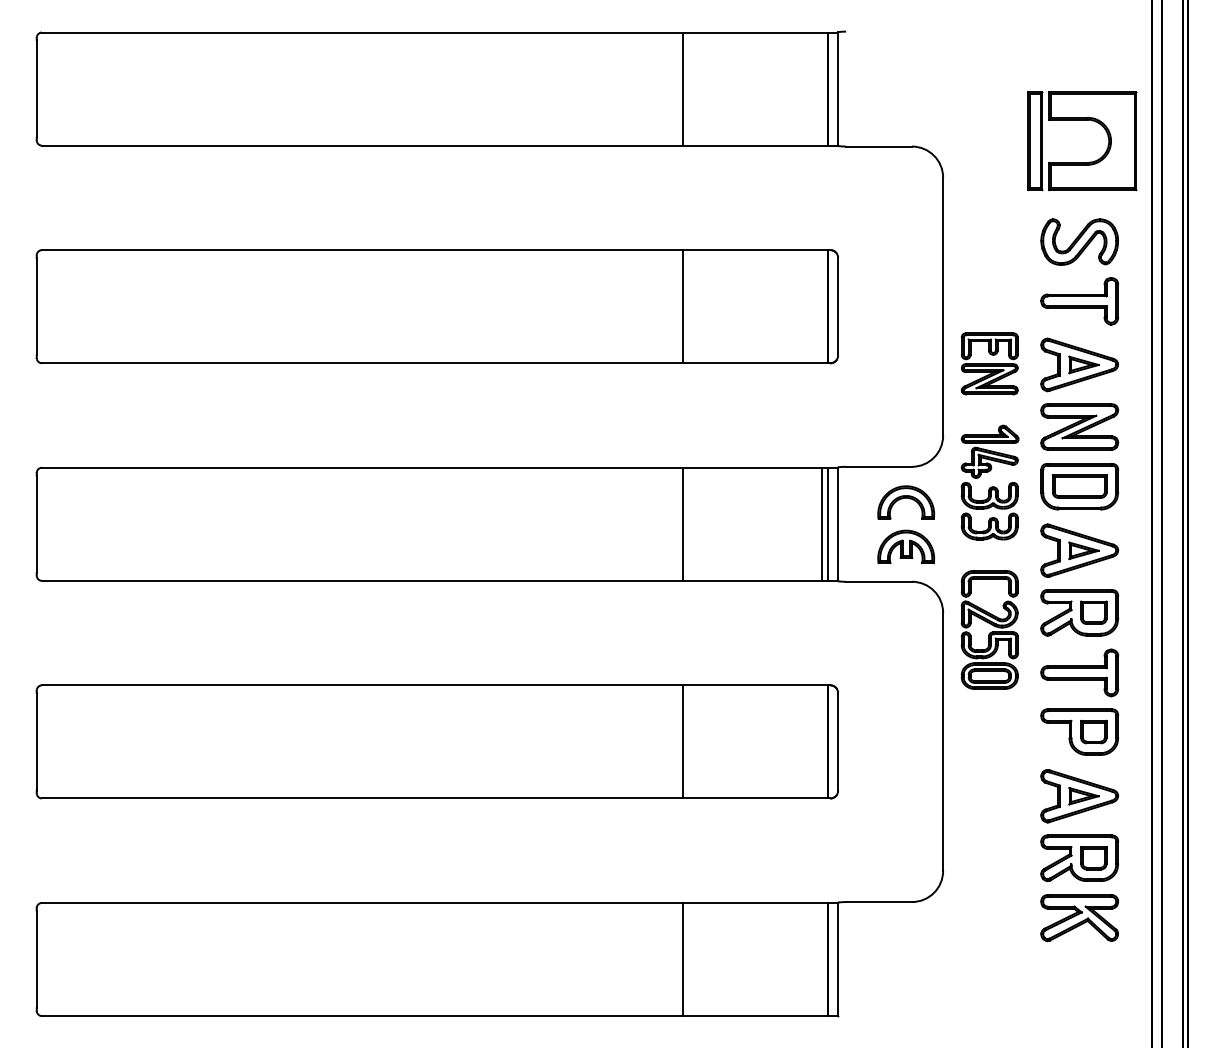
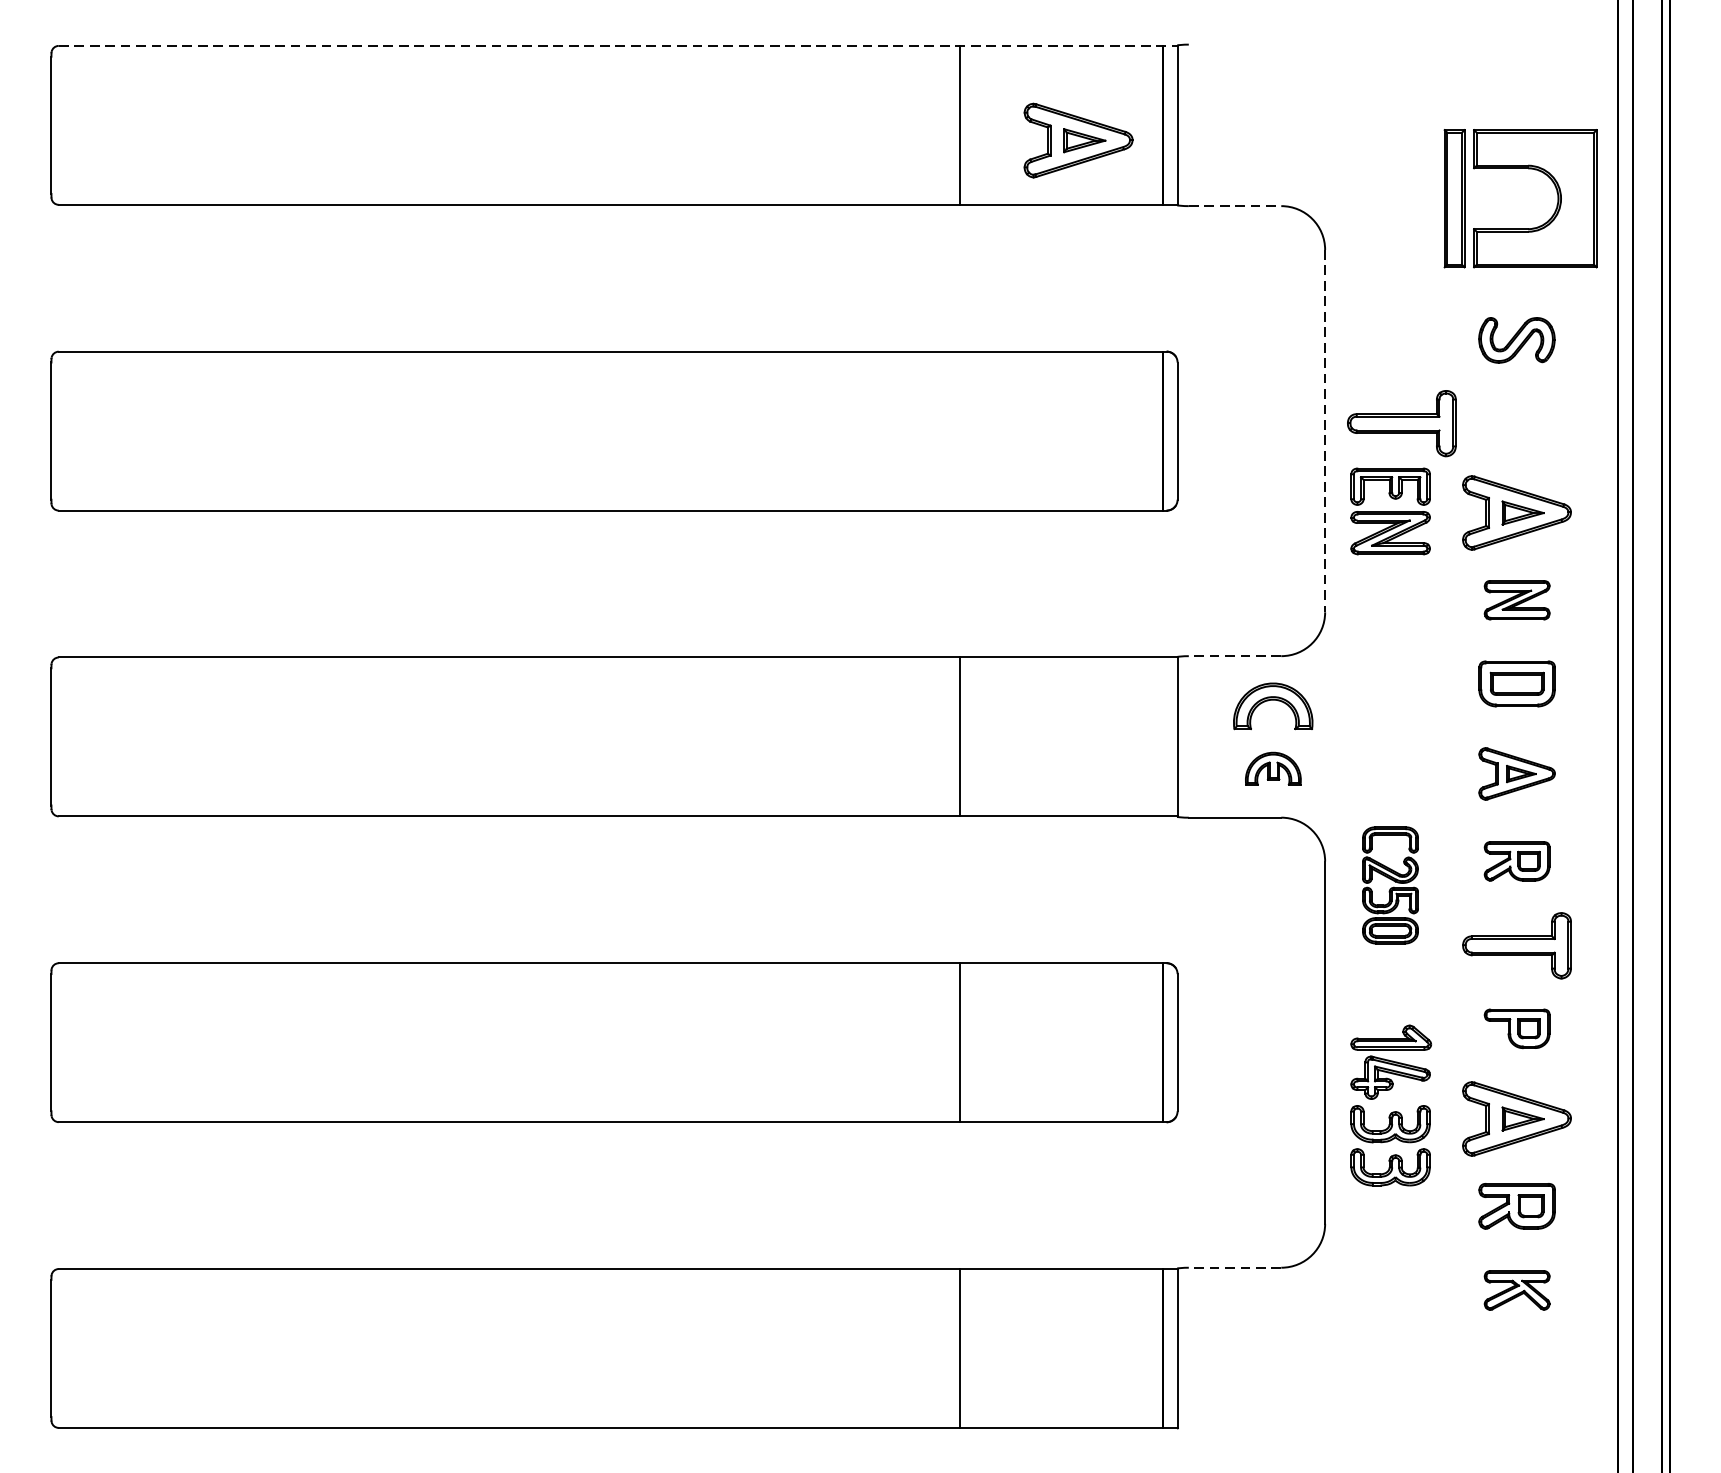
line: (440, 32) -> (618, 45), solid -> dashed
part: (767, 99) -> (1078, 139), added
line: (879, 146) -> (1235, 206), solid -> dashed
part: (1079, 241) -> (1516, 339), size x0.7
part: (1079, 301) -> (1401, 423), moved
line: (683, 306) -> (960, 430), removed
line: (943, 306) -> (1325, 430), solid -> dashed
part: (1079, 426) -> (1516, 599), size x0.6
line: (879, 466) -> (1235, 655), solid -> dashed
part: (989, 482) -> (1390, 1105), moved
part: (1079, 486) -> (1516, 683), size x0.7
line: (821, 523) -> (1154, 735), removed
line: (827, 523) -> (1162, 735), removed
part: (906, 546) -> (1273, 768), size x0.7
part: (1079, 550) -> (1516, 773), size x0.7
part: (1079, 612) -> (1516, 860), size x0.6
part: (989, 629) -> (1390, 884), size x0.7
part: (1079, 731) -> (1516, 1028), size x0.6
part: (1079, 858) -> (1516, 1206), size x0.7
line: (879, 902) -> (1235, 1268), solid -> dashed
part: (1079, 918) -> (1516, 1290), size x0.6

